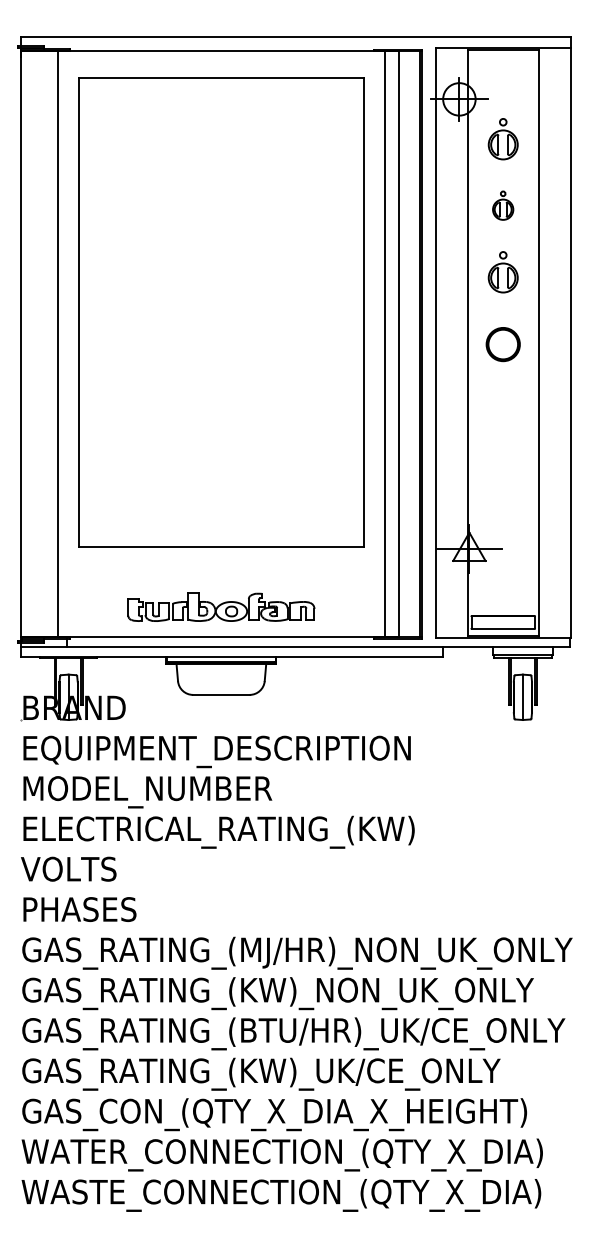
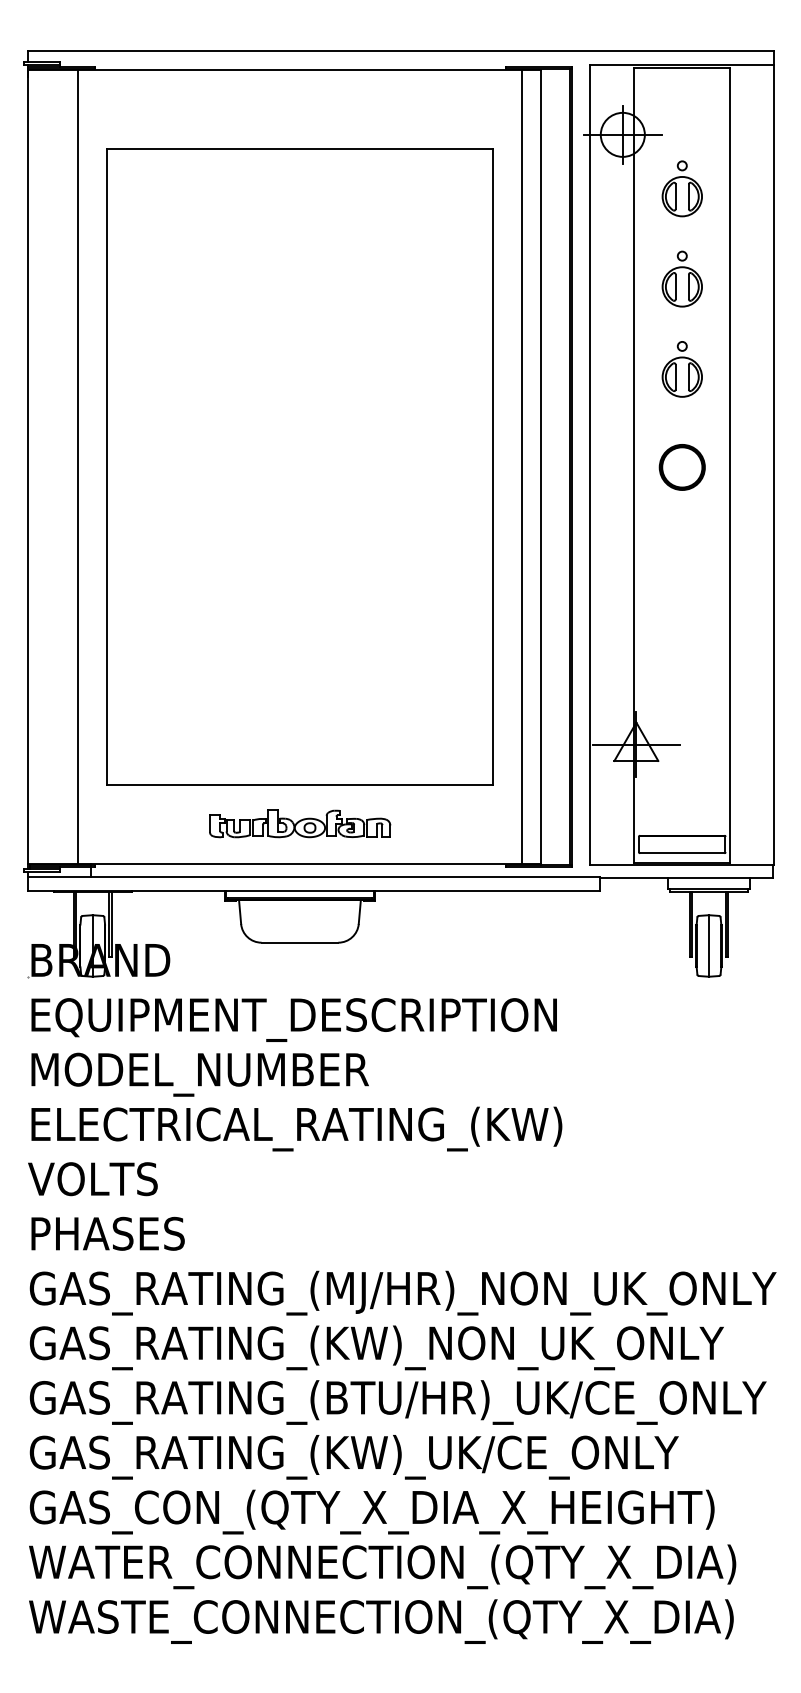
part: (502, 205) -> (681, 278), size x1.43
part: (221, 312) -> (299, 466), moved
part: (221, 607) -> (300, 823), size x0.71

